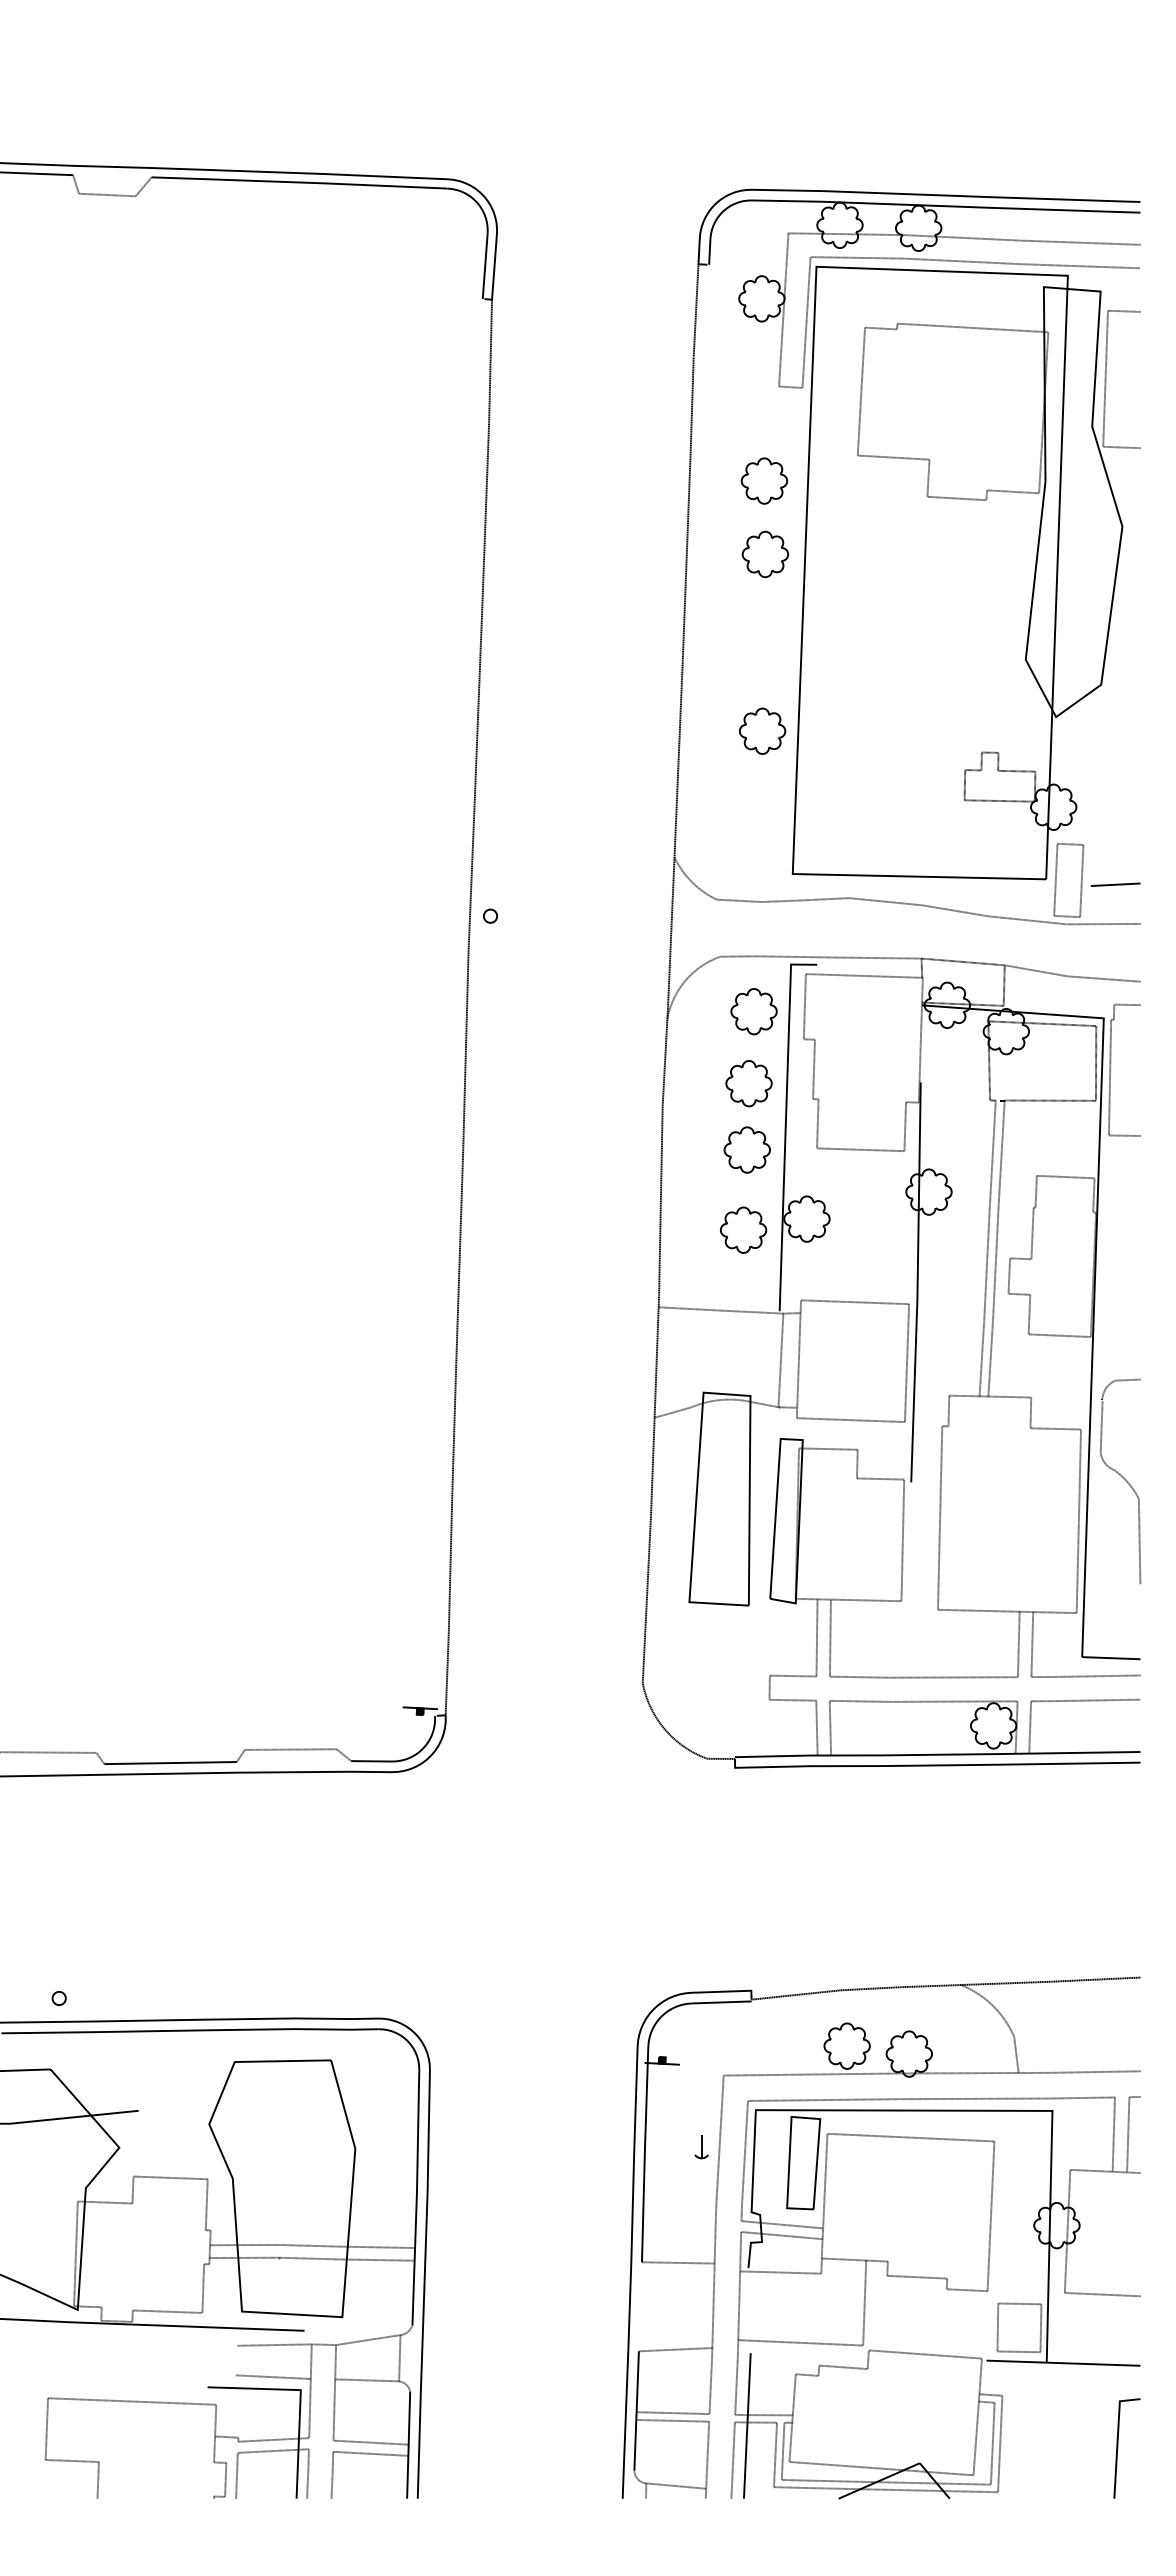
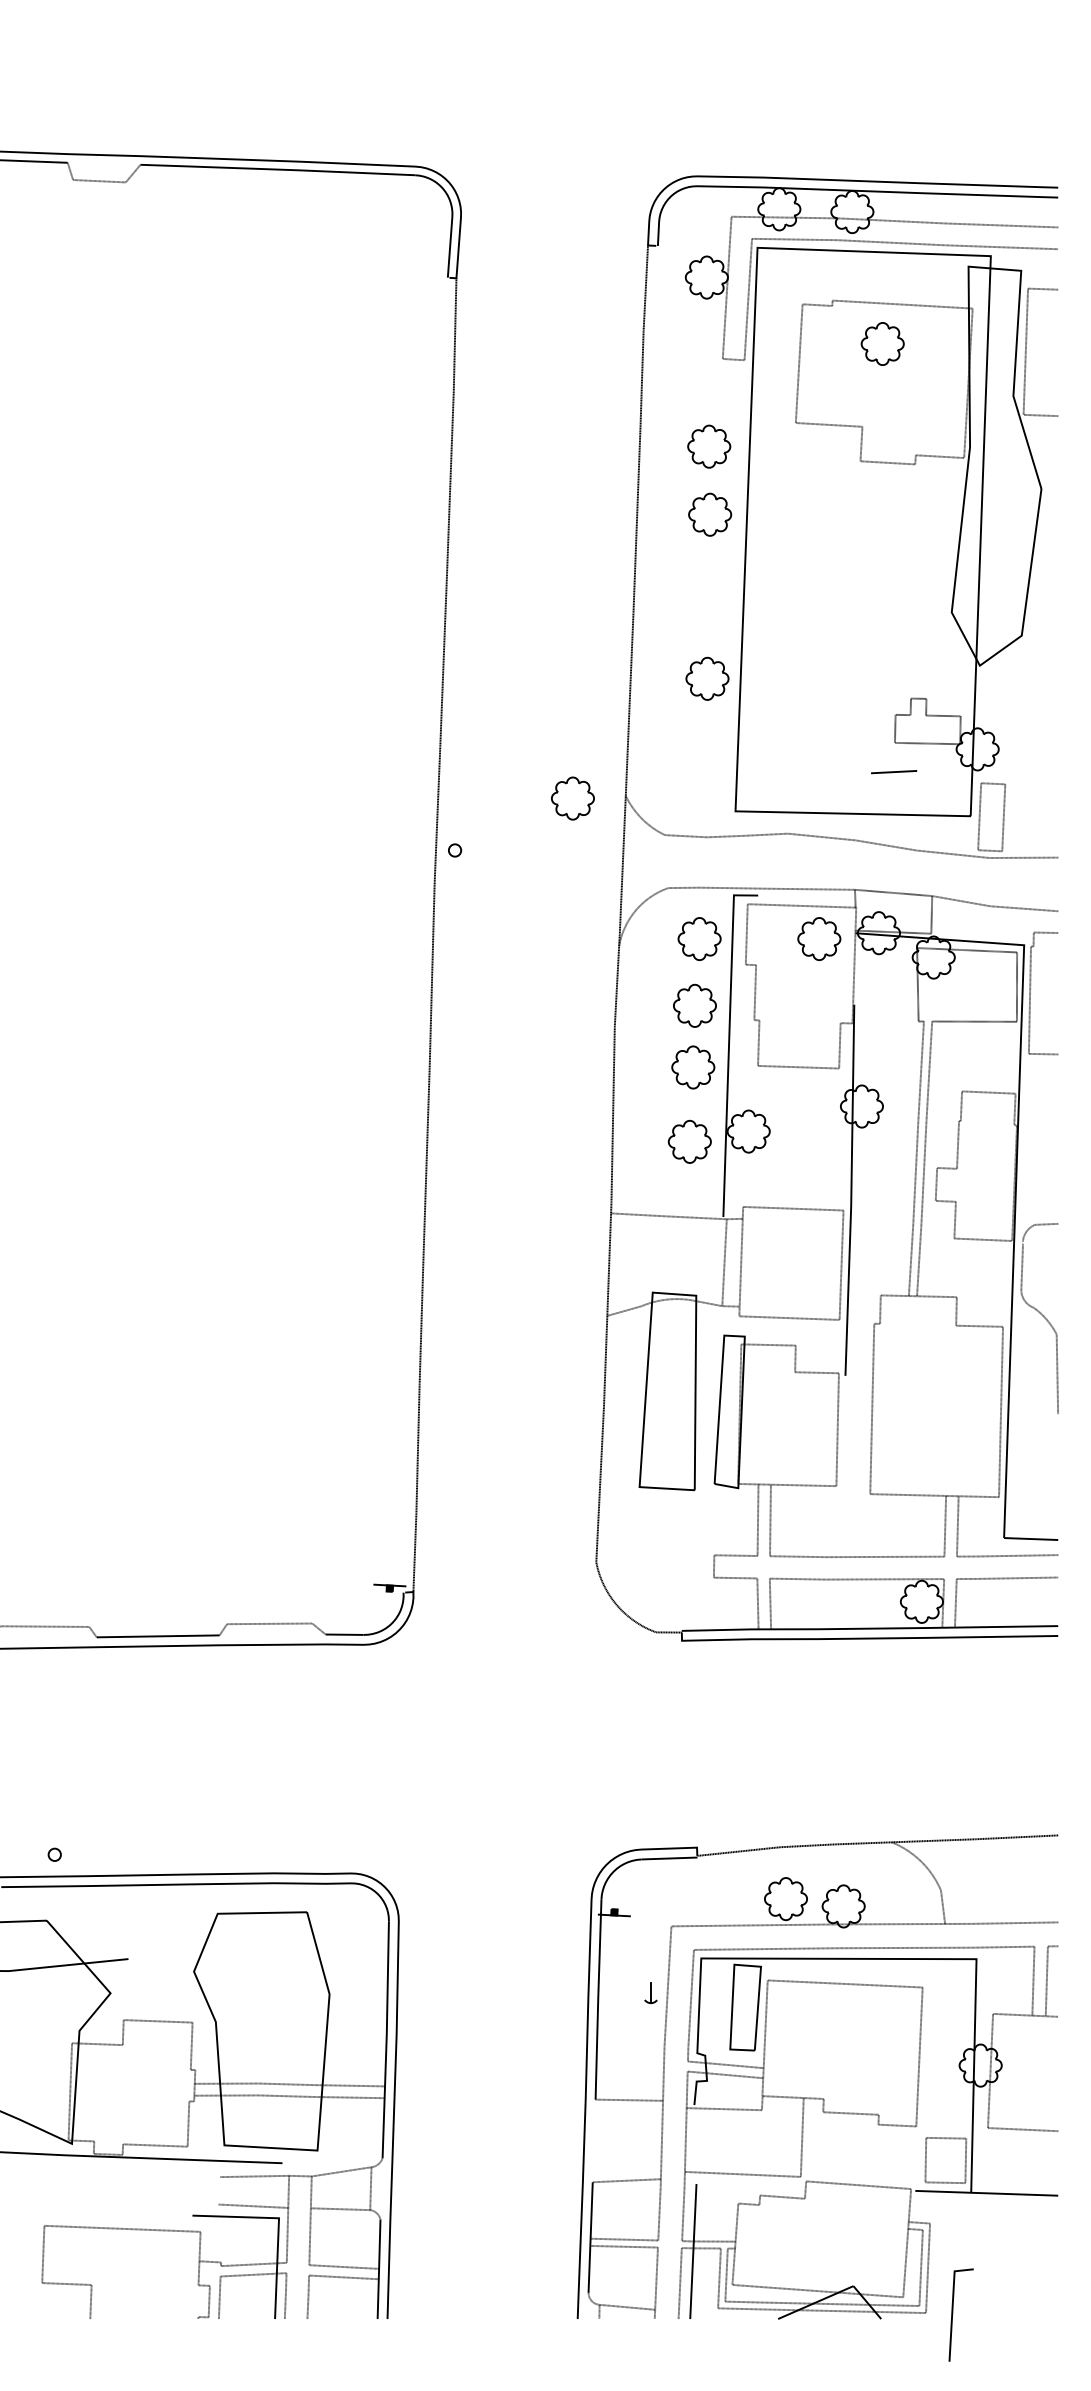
part: (950, 370) -> (881, 344), added
part: (617, 859) -> (572, 797), added
line: (1115, 884) -> (893, 771), moved
part: (882, 1011) -> (818, 938), added
curve: (1123, 1479) -> (1042, 1316), moved
line: (1118, 2448) -> (953, 2315), moved

